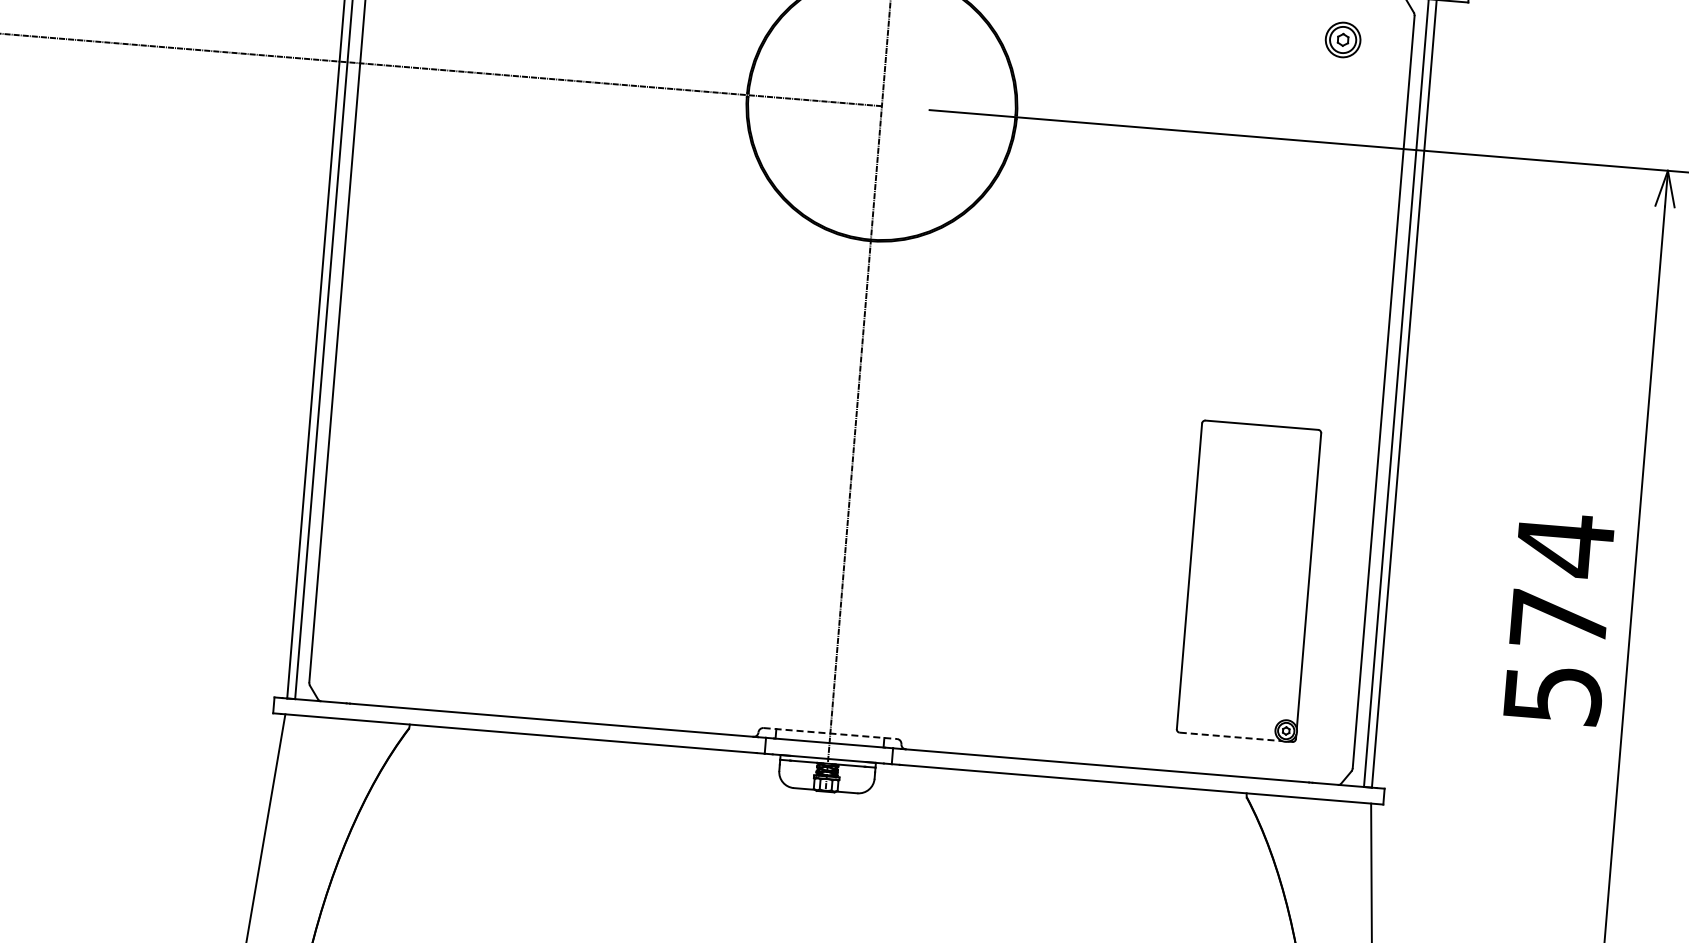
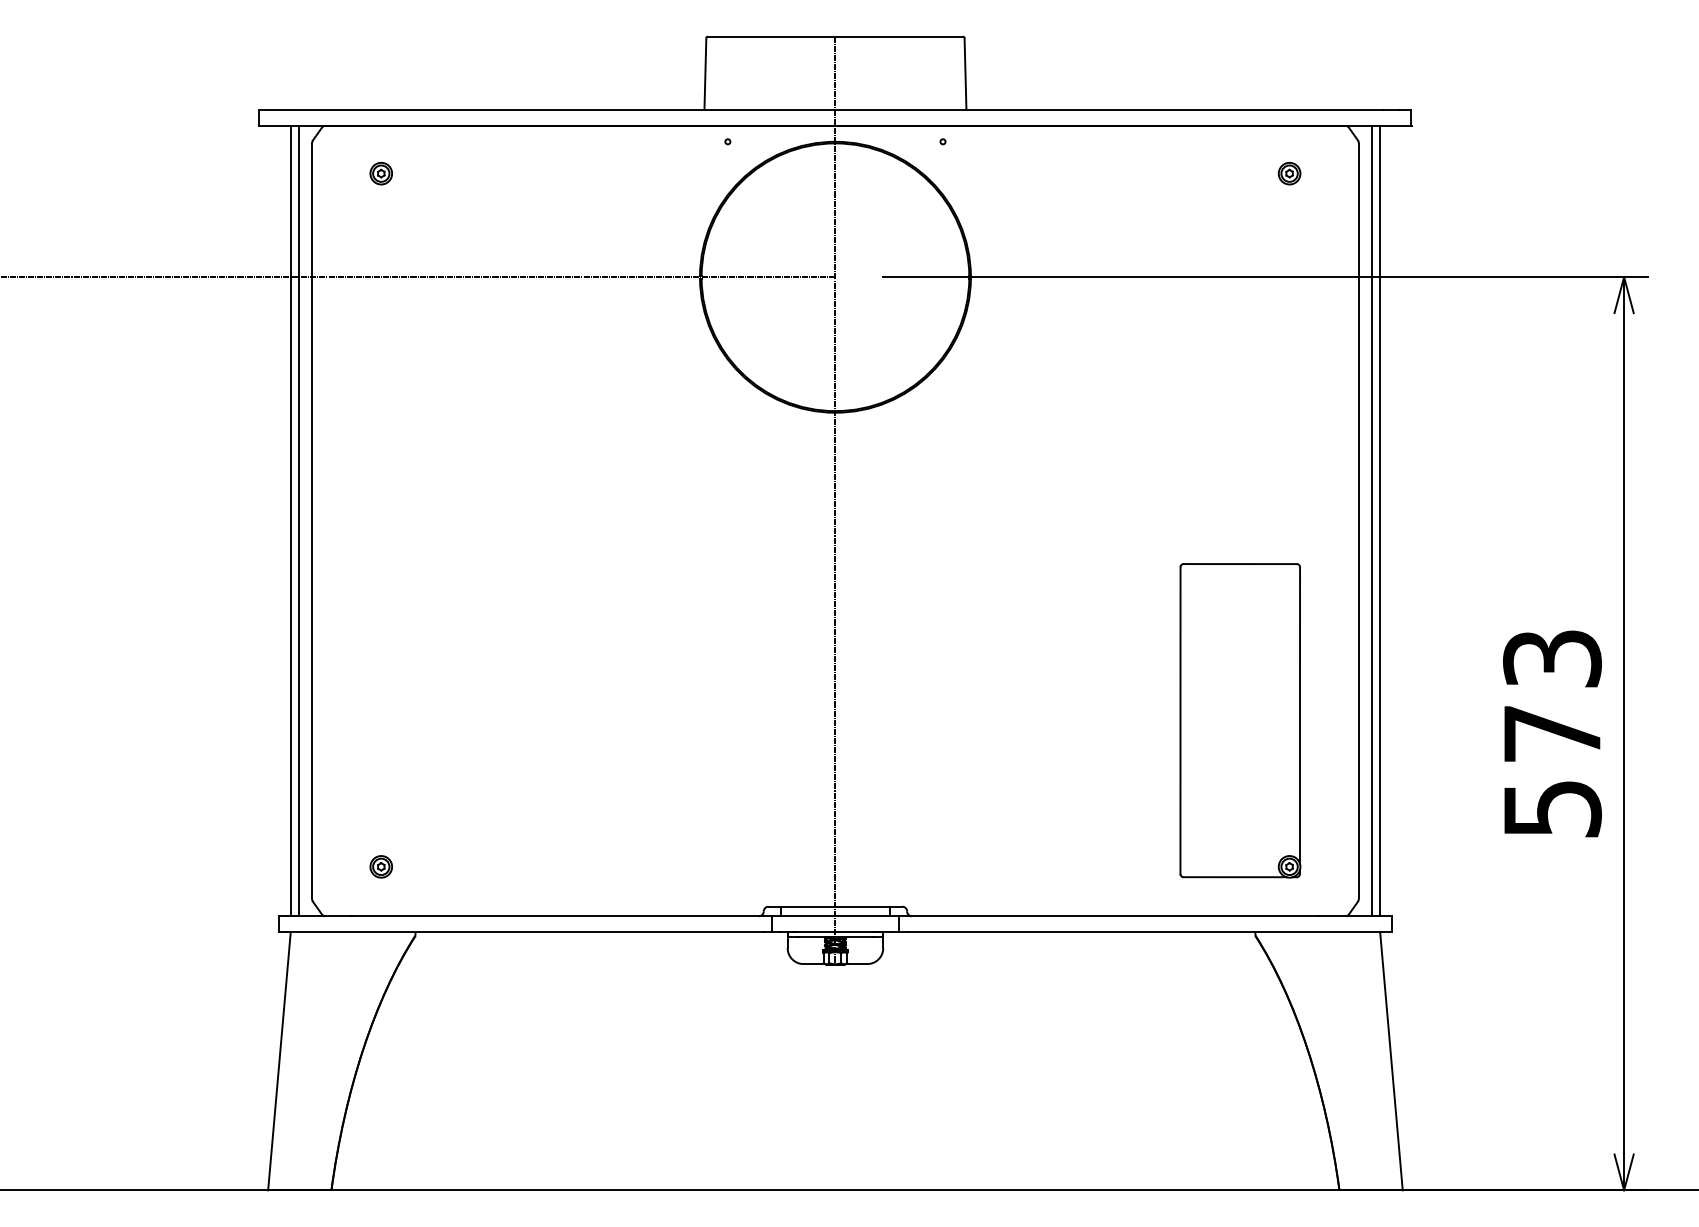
part: (1342, 40) -> (1289, 173), size x0.62
text: (1565, 544) -> (1552, 658), 574 -> 573
part: (380, 656) -> (380, 866), added
line: (830, 733) -> (835, 906), dashed -> solid
line: (1231, 737) -> (1235, 877), dashed -> solid

